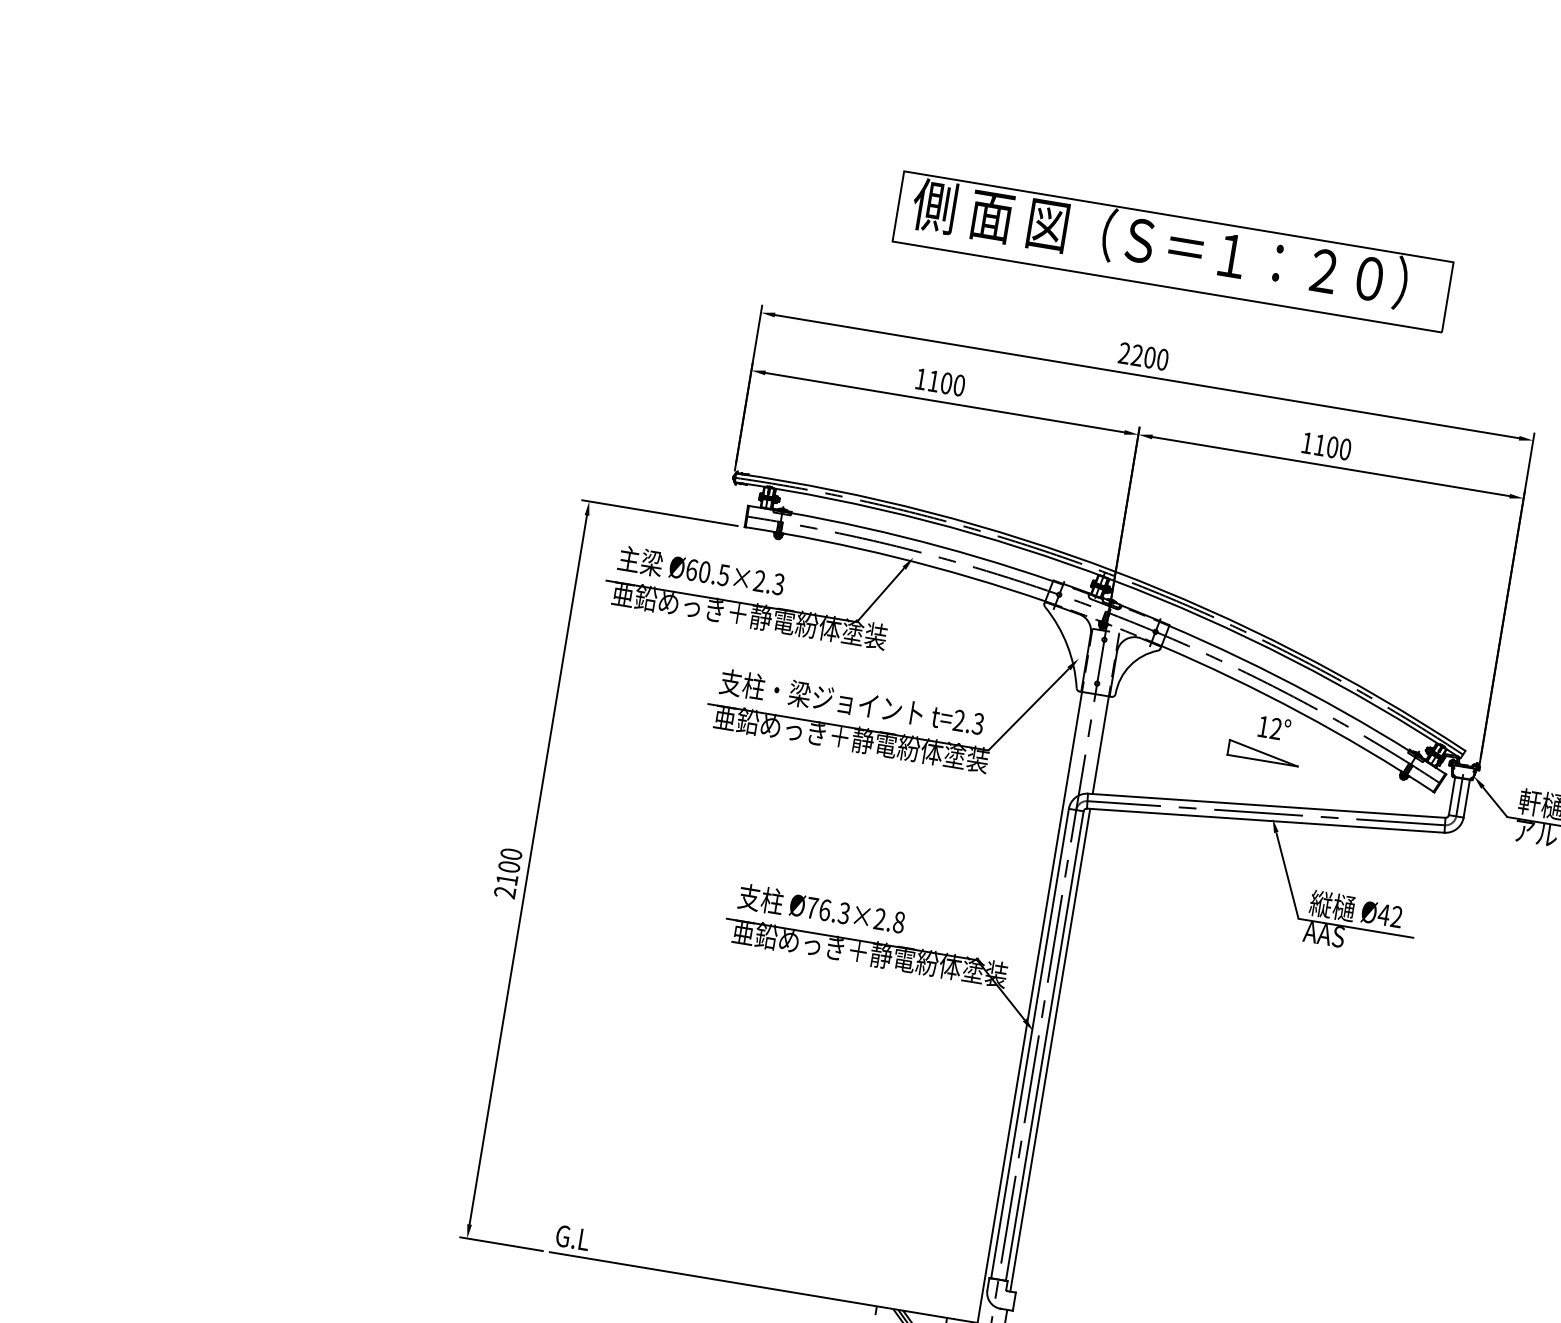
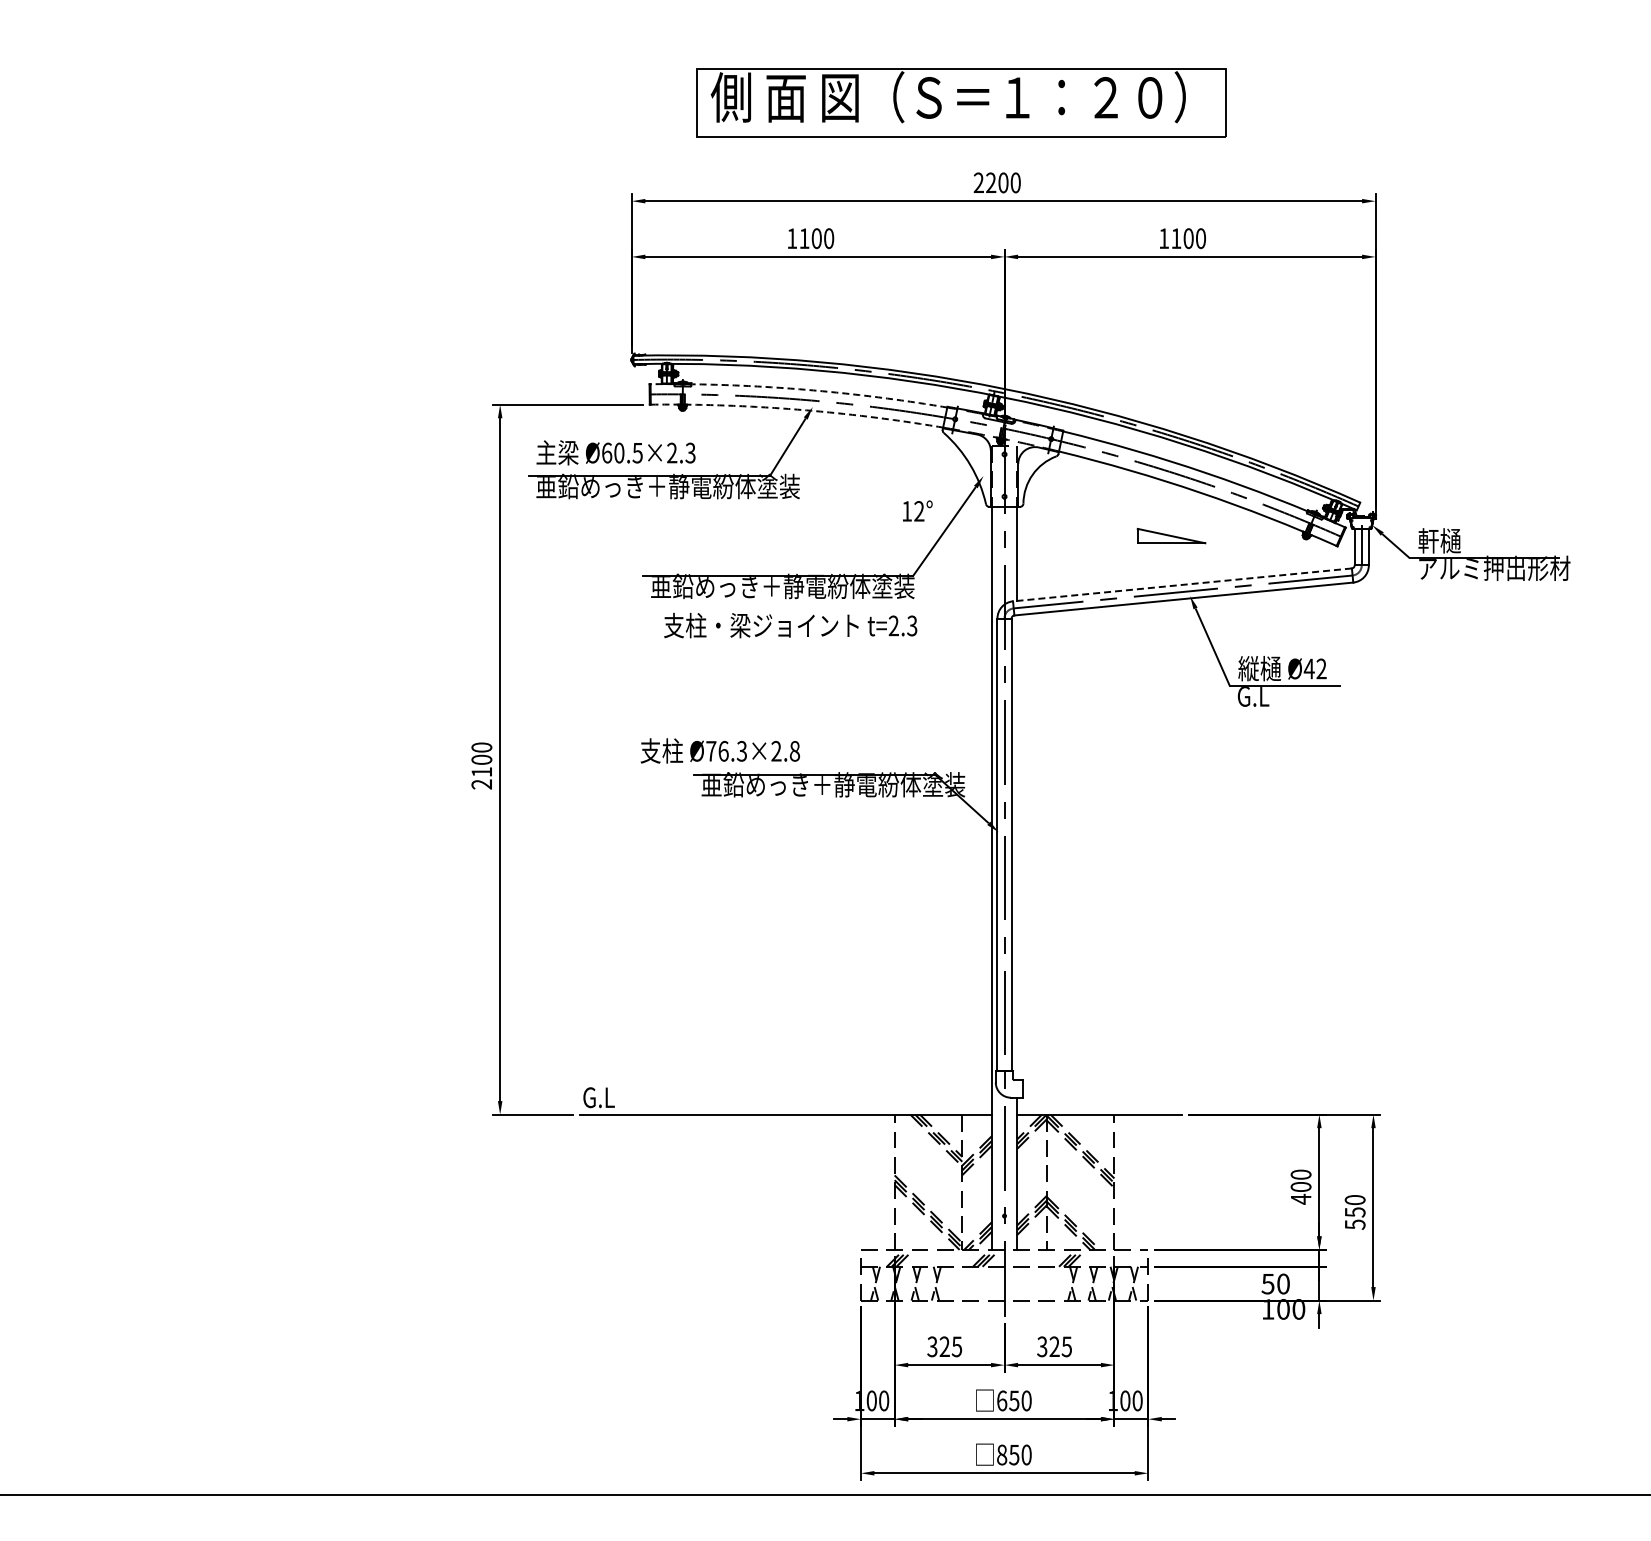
part: (1172, 251) -> (961, 102), moved
arc: (902, 537) -> (799, 389), solid -> dashed
arc: (897, 557) -> (797, 409), solid -> dashed
text: (851, 702) -> (790, 625), moved
text: (1274, 727) -> (917, 510), moved
line: (1265, 805) -> (1181, 584), solid -> dashed
text: (820, 908) -> (719, 750), moved
text: (1323, 934) -> (1255, 696), AAS -> G.L
line: (1050, 1050) -> (1017, 847), removed

